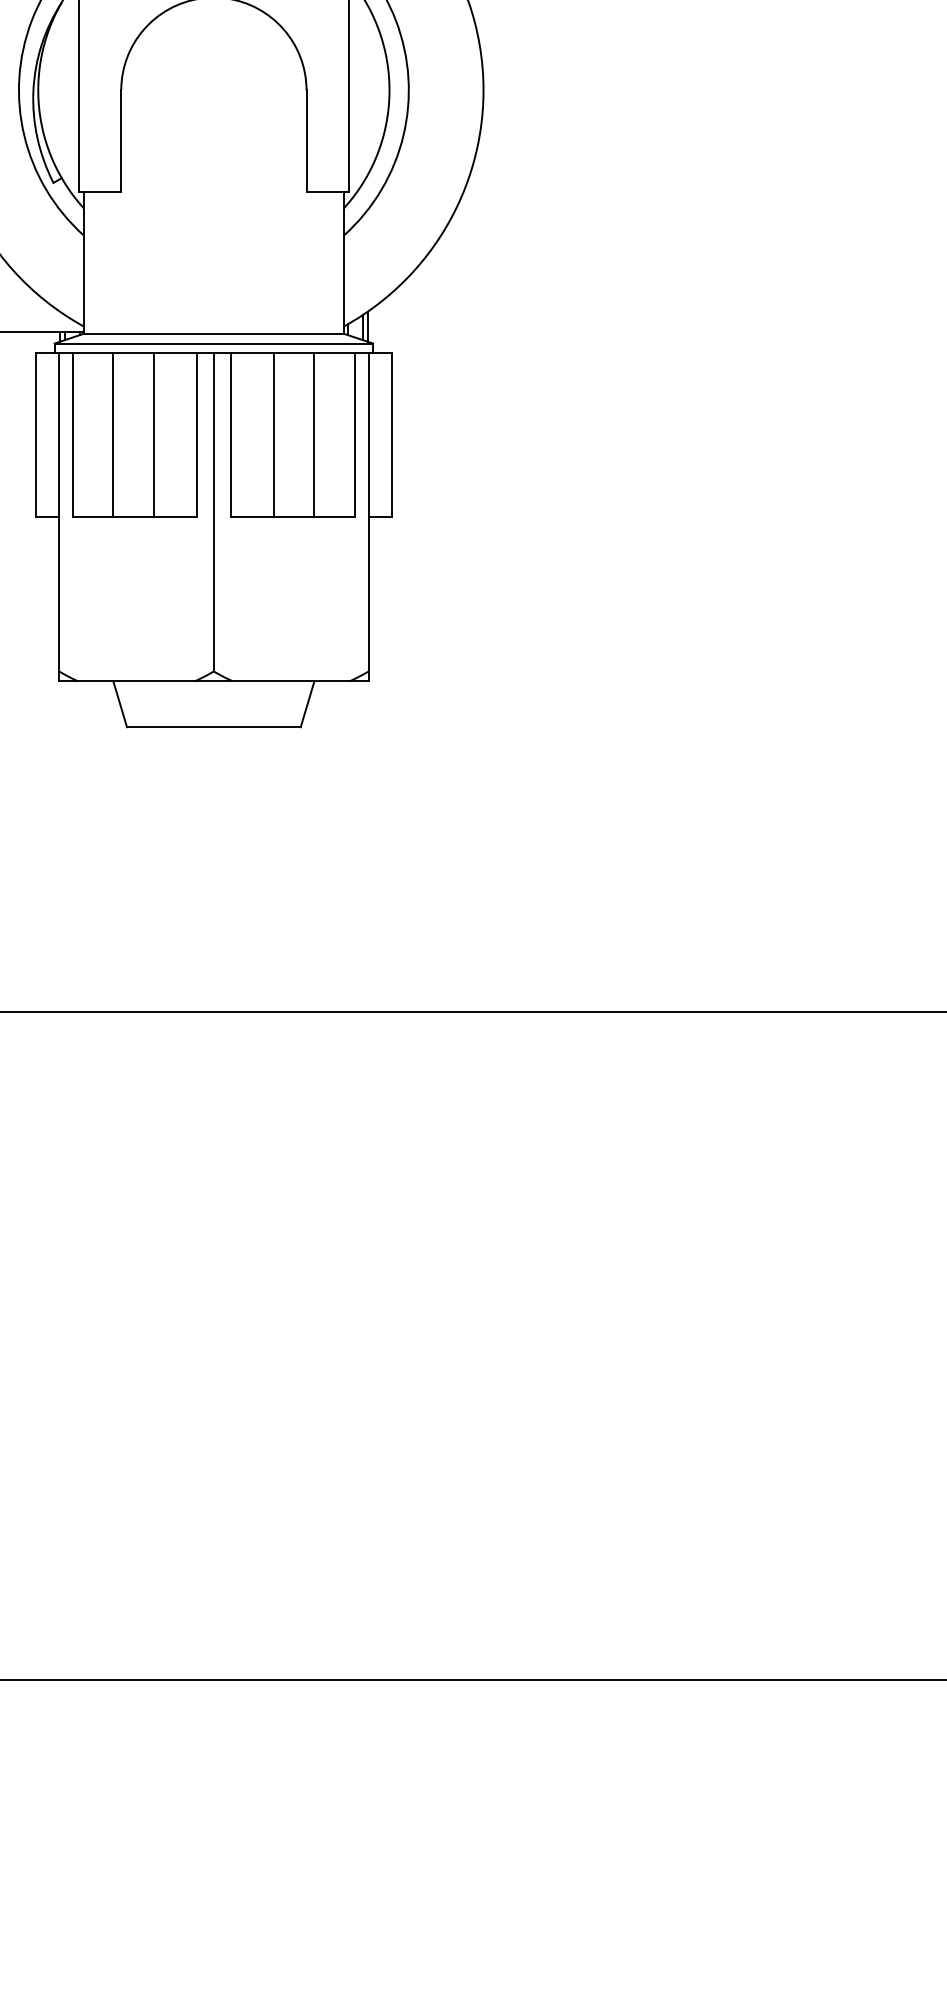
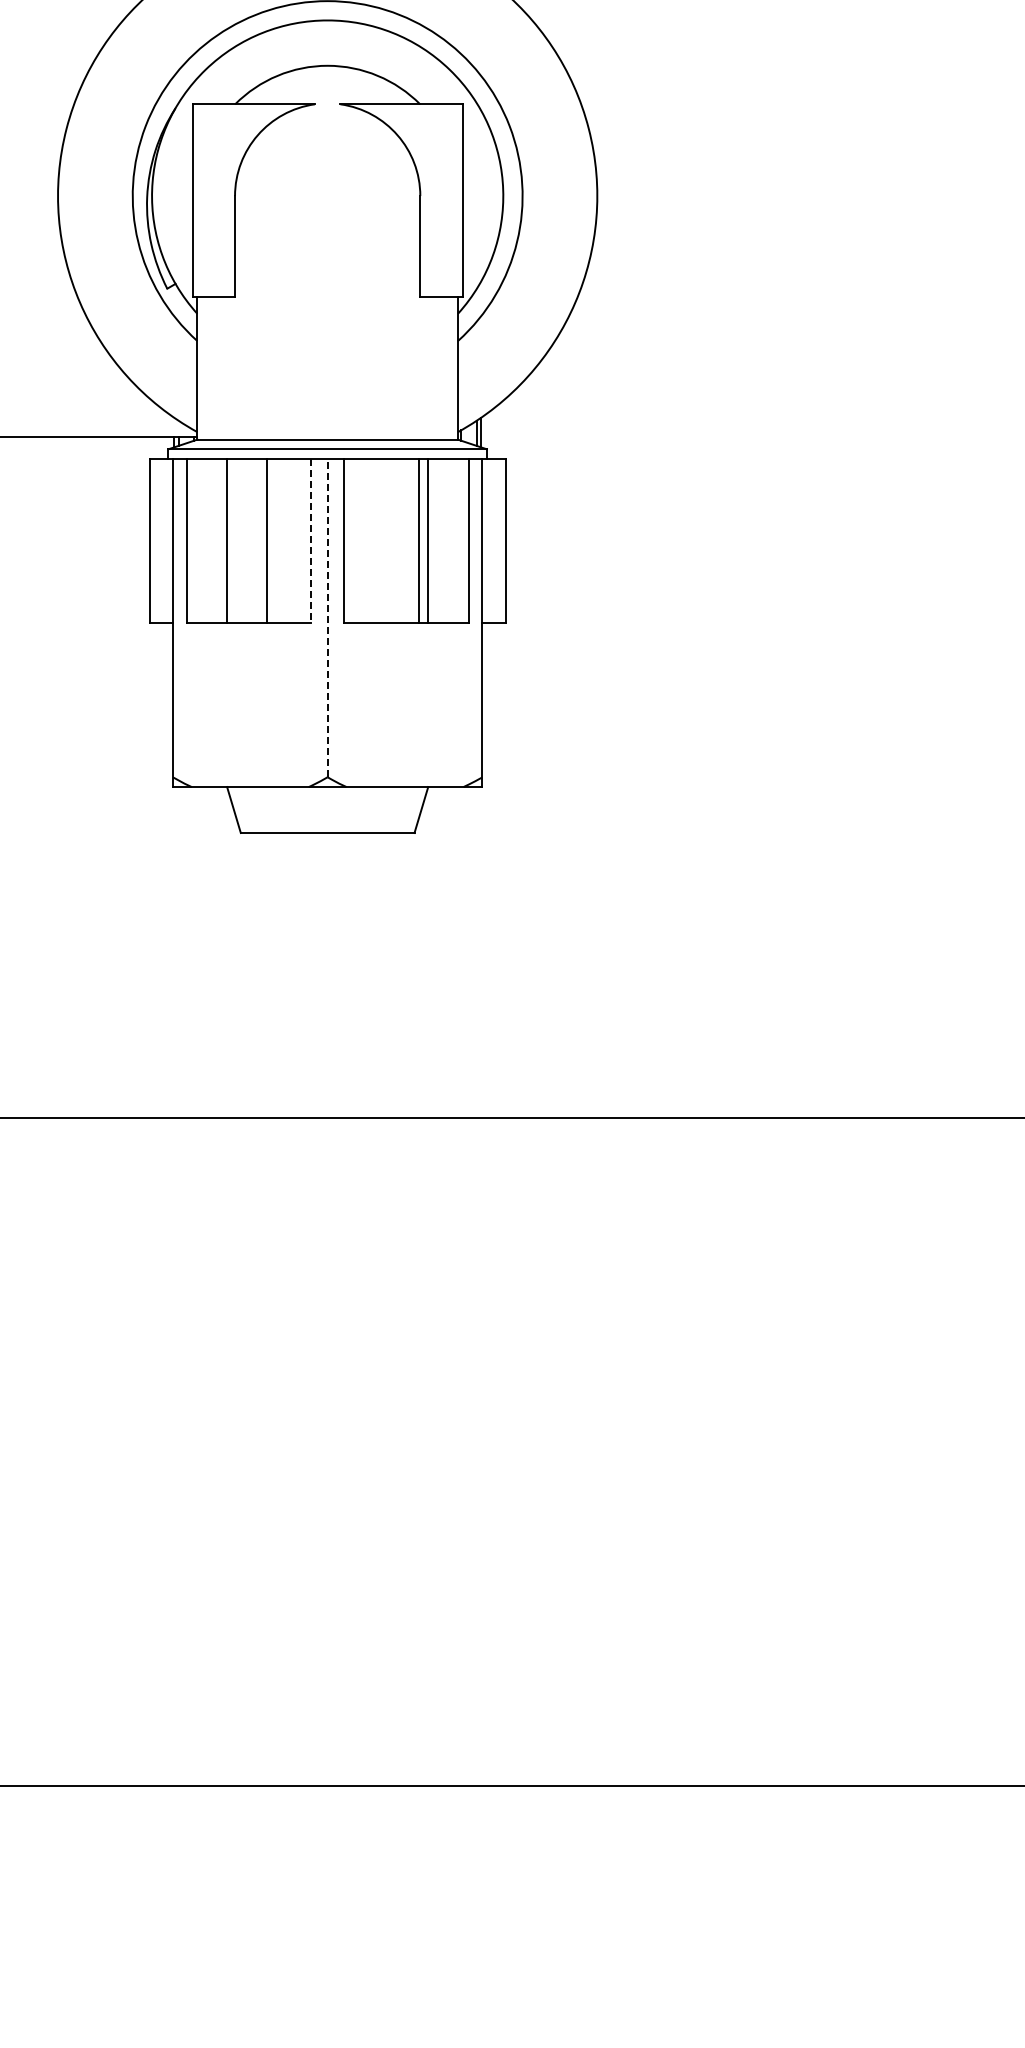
line: (273, 434) -> (418, 540), moved
line: (197, 435) -> (311, 541), solid -> dashed
line: (213, 511) -> (327, 617), solid -> dashed

